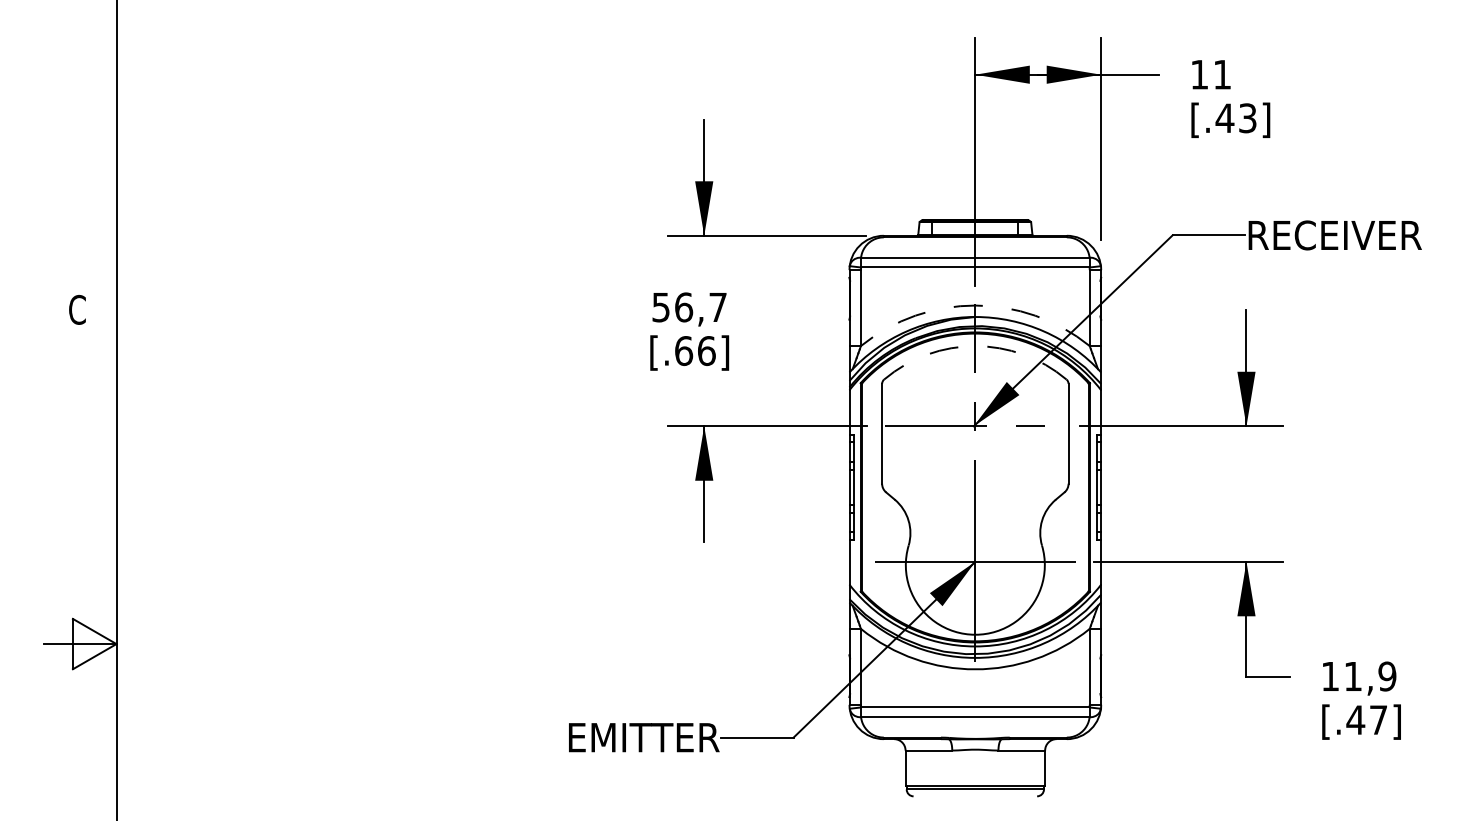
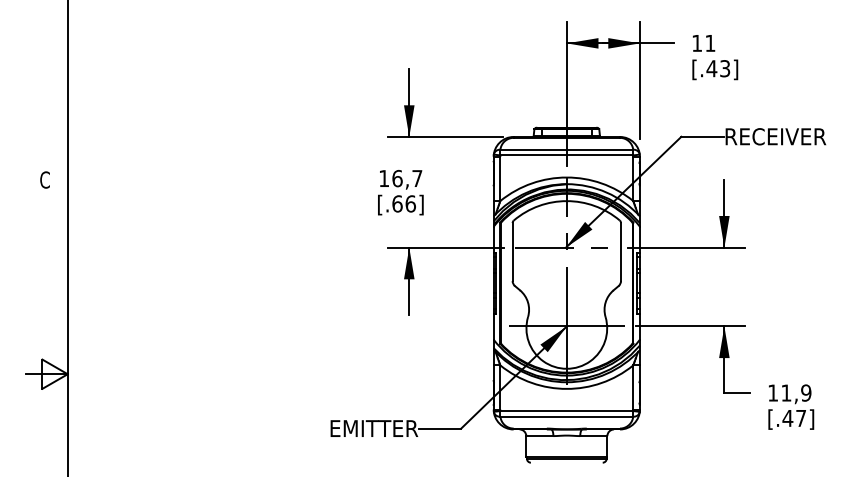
arc: (974, 305) -> (566, 177), dashed -> solid
text: (659, 307) -> (383, 178), 56,7 -> 16,7
arc: (974, 346) -> (566, 201), dashed -> solid

